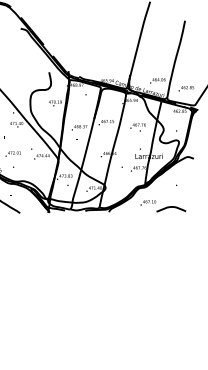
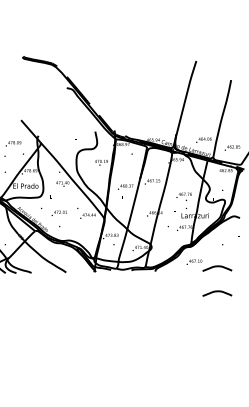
text: (137, 127) -> (183, 196), moved
curve: (171, 233) -> (217, 292), added

